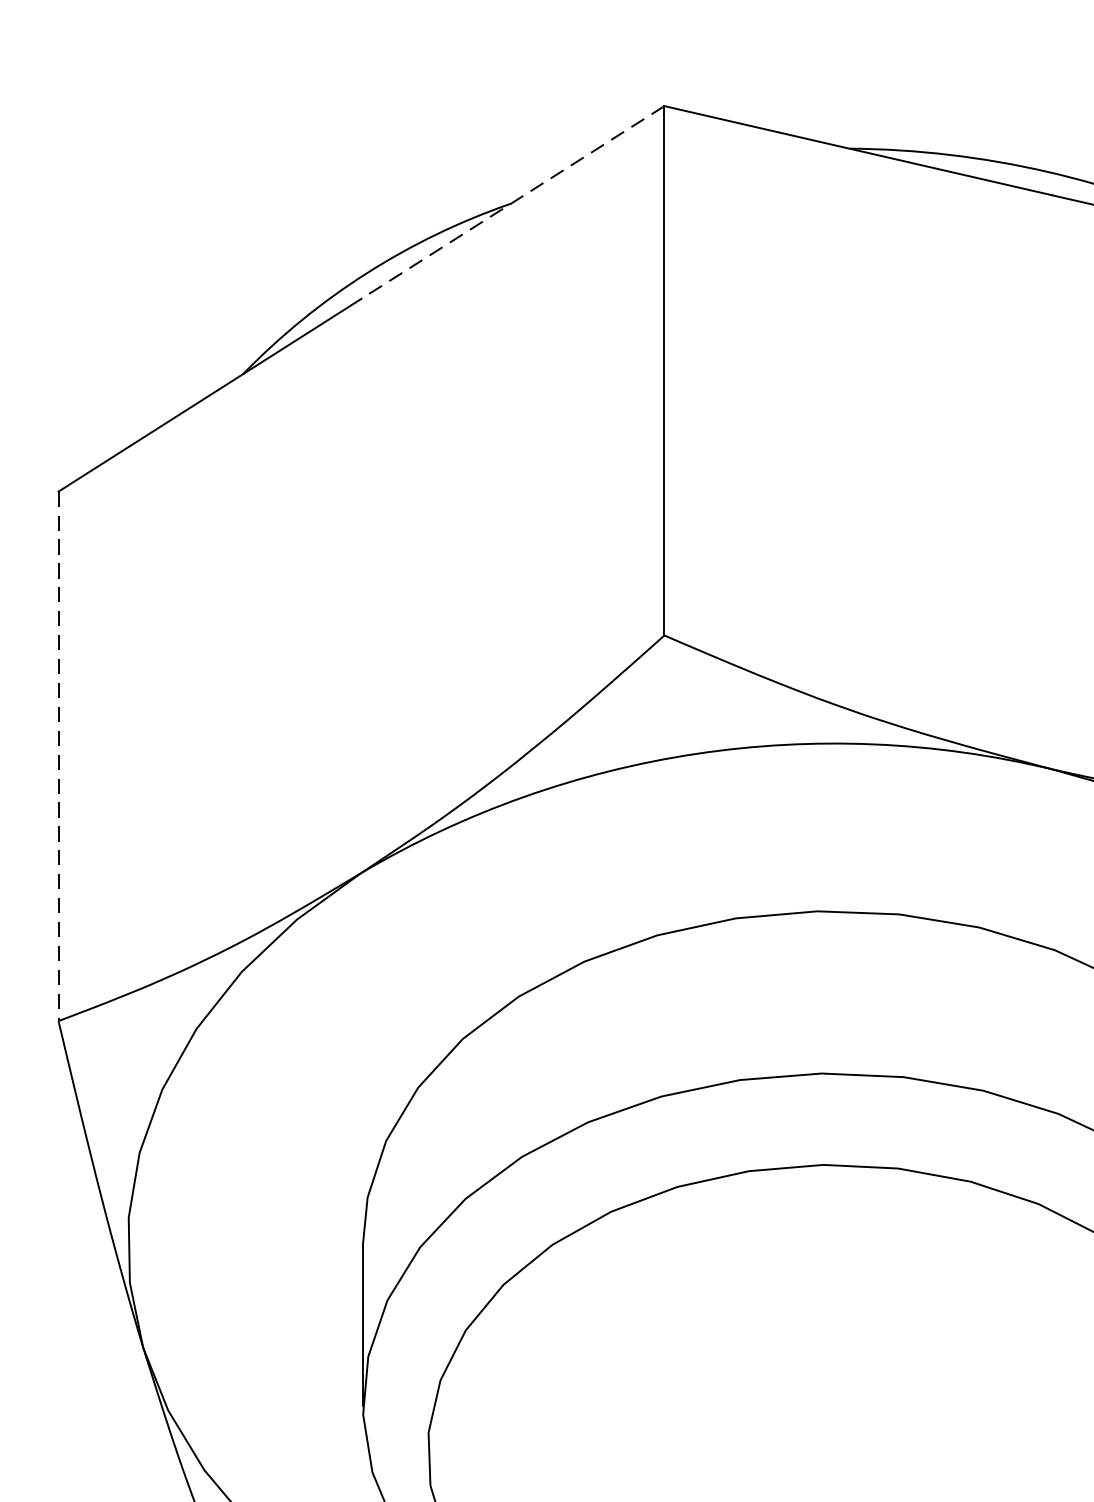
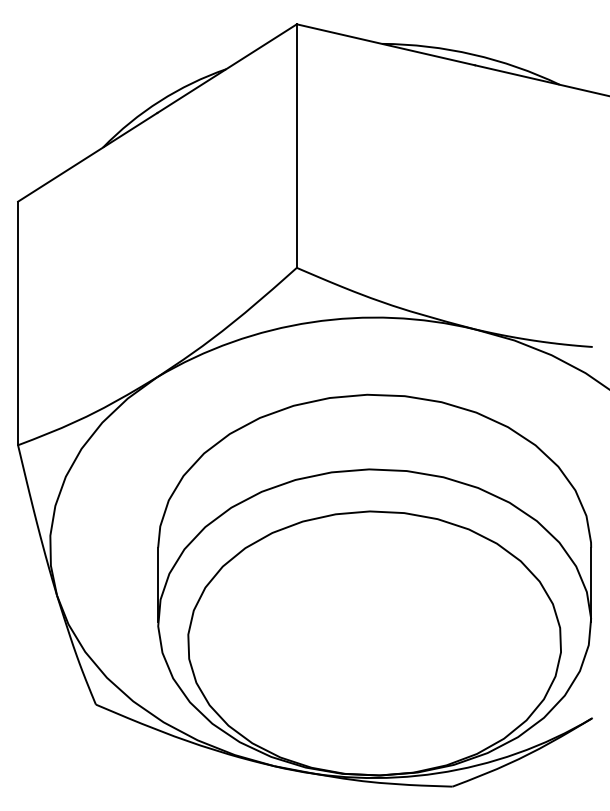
line: (513, 202) -> (227, 68), dashed -> solid
line: (59, 756) -> (18, 323), dashed -> solid

